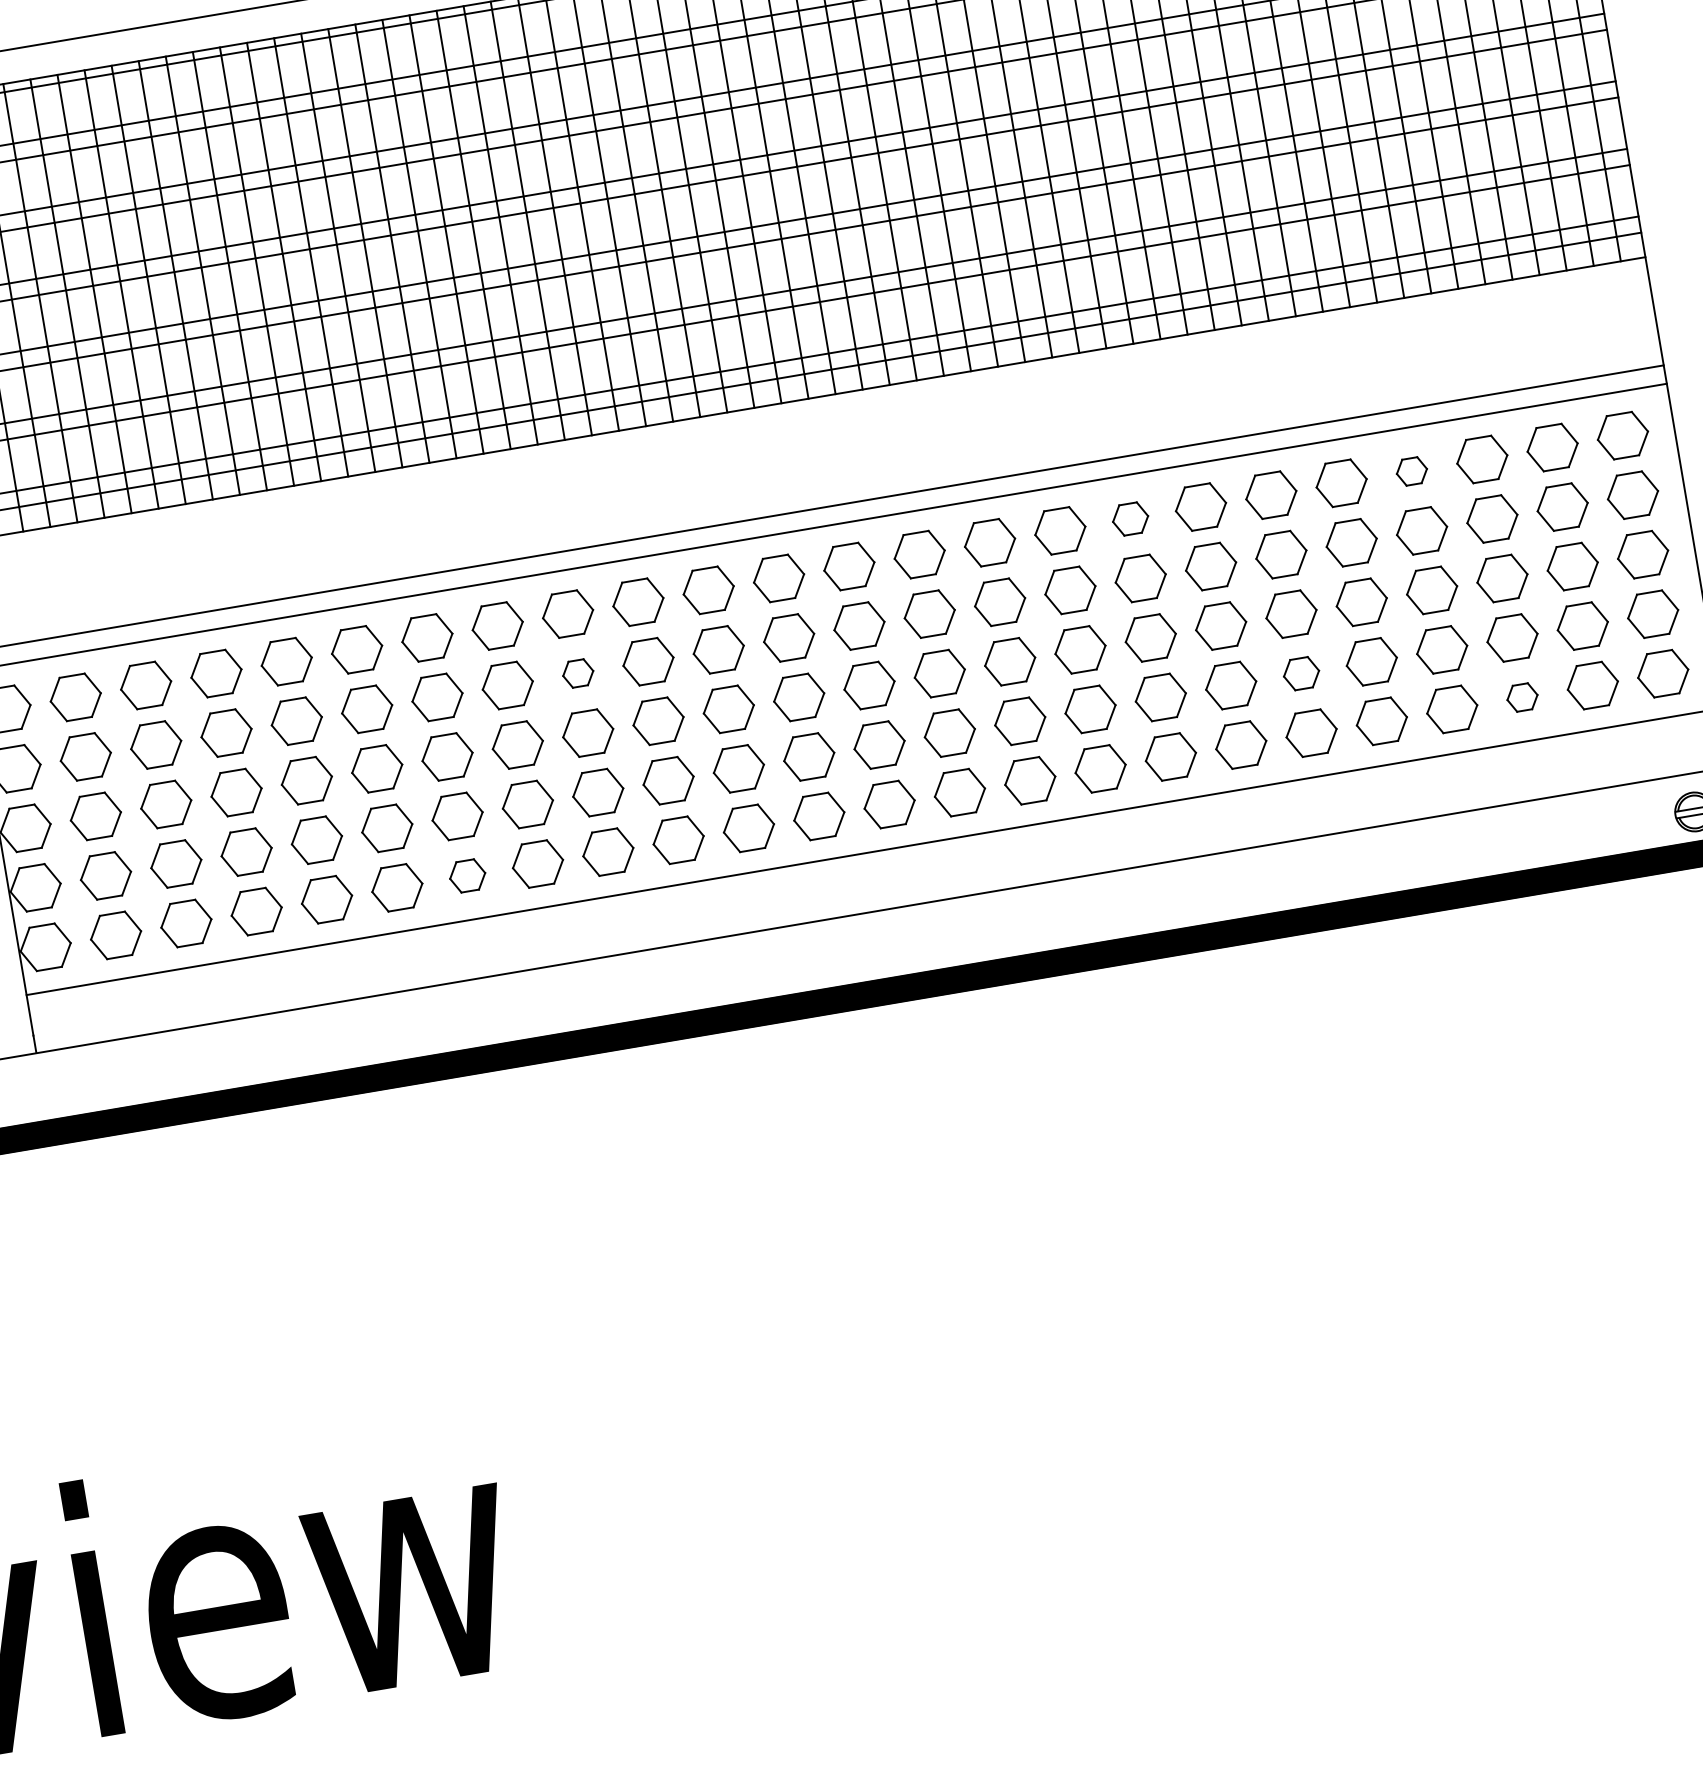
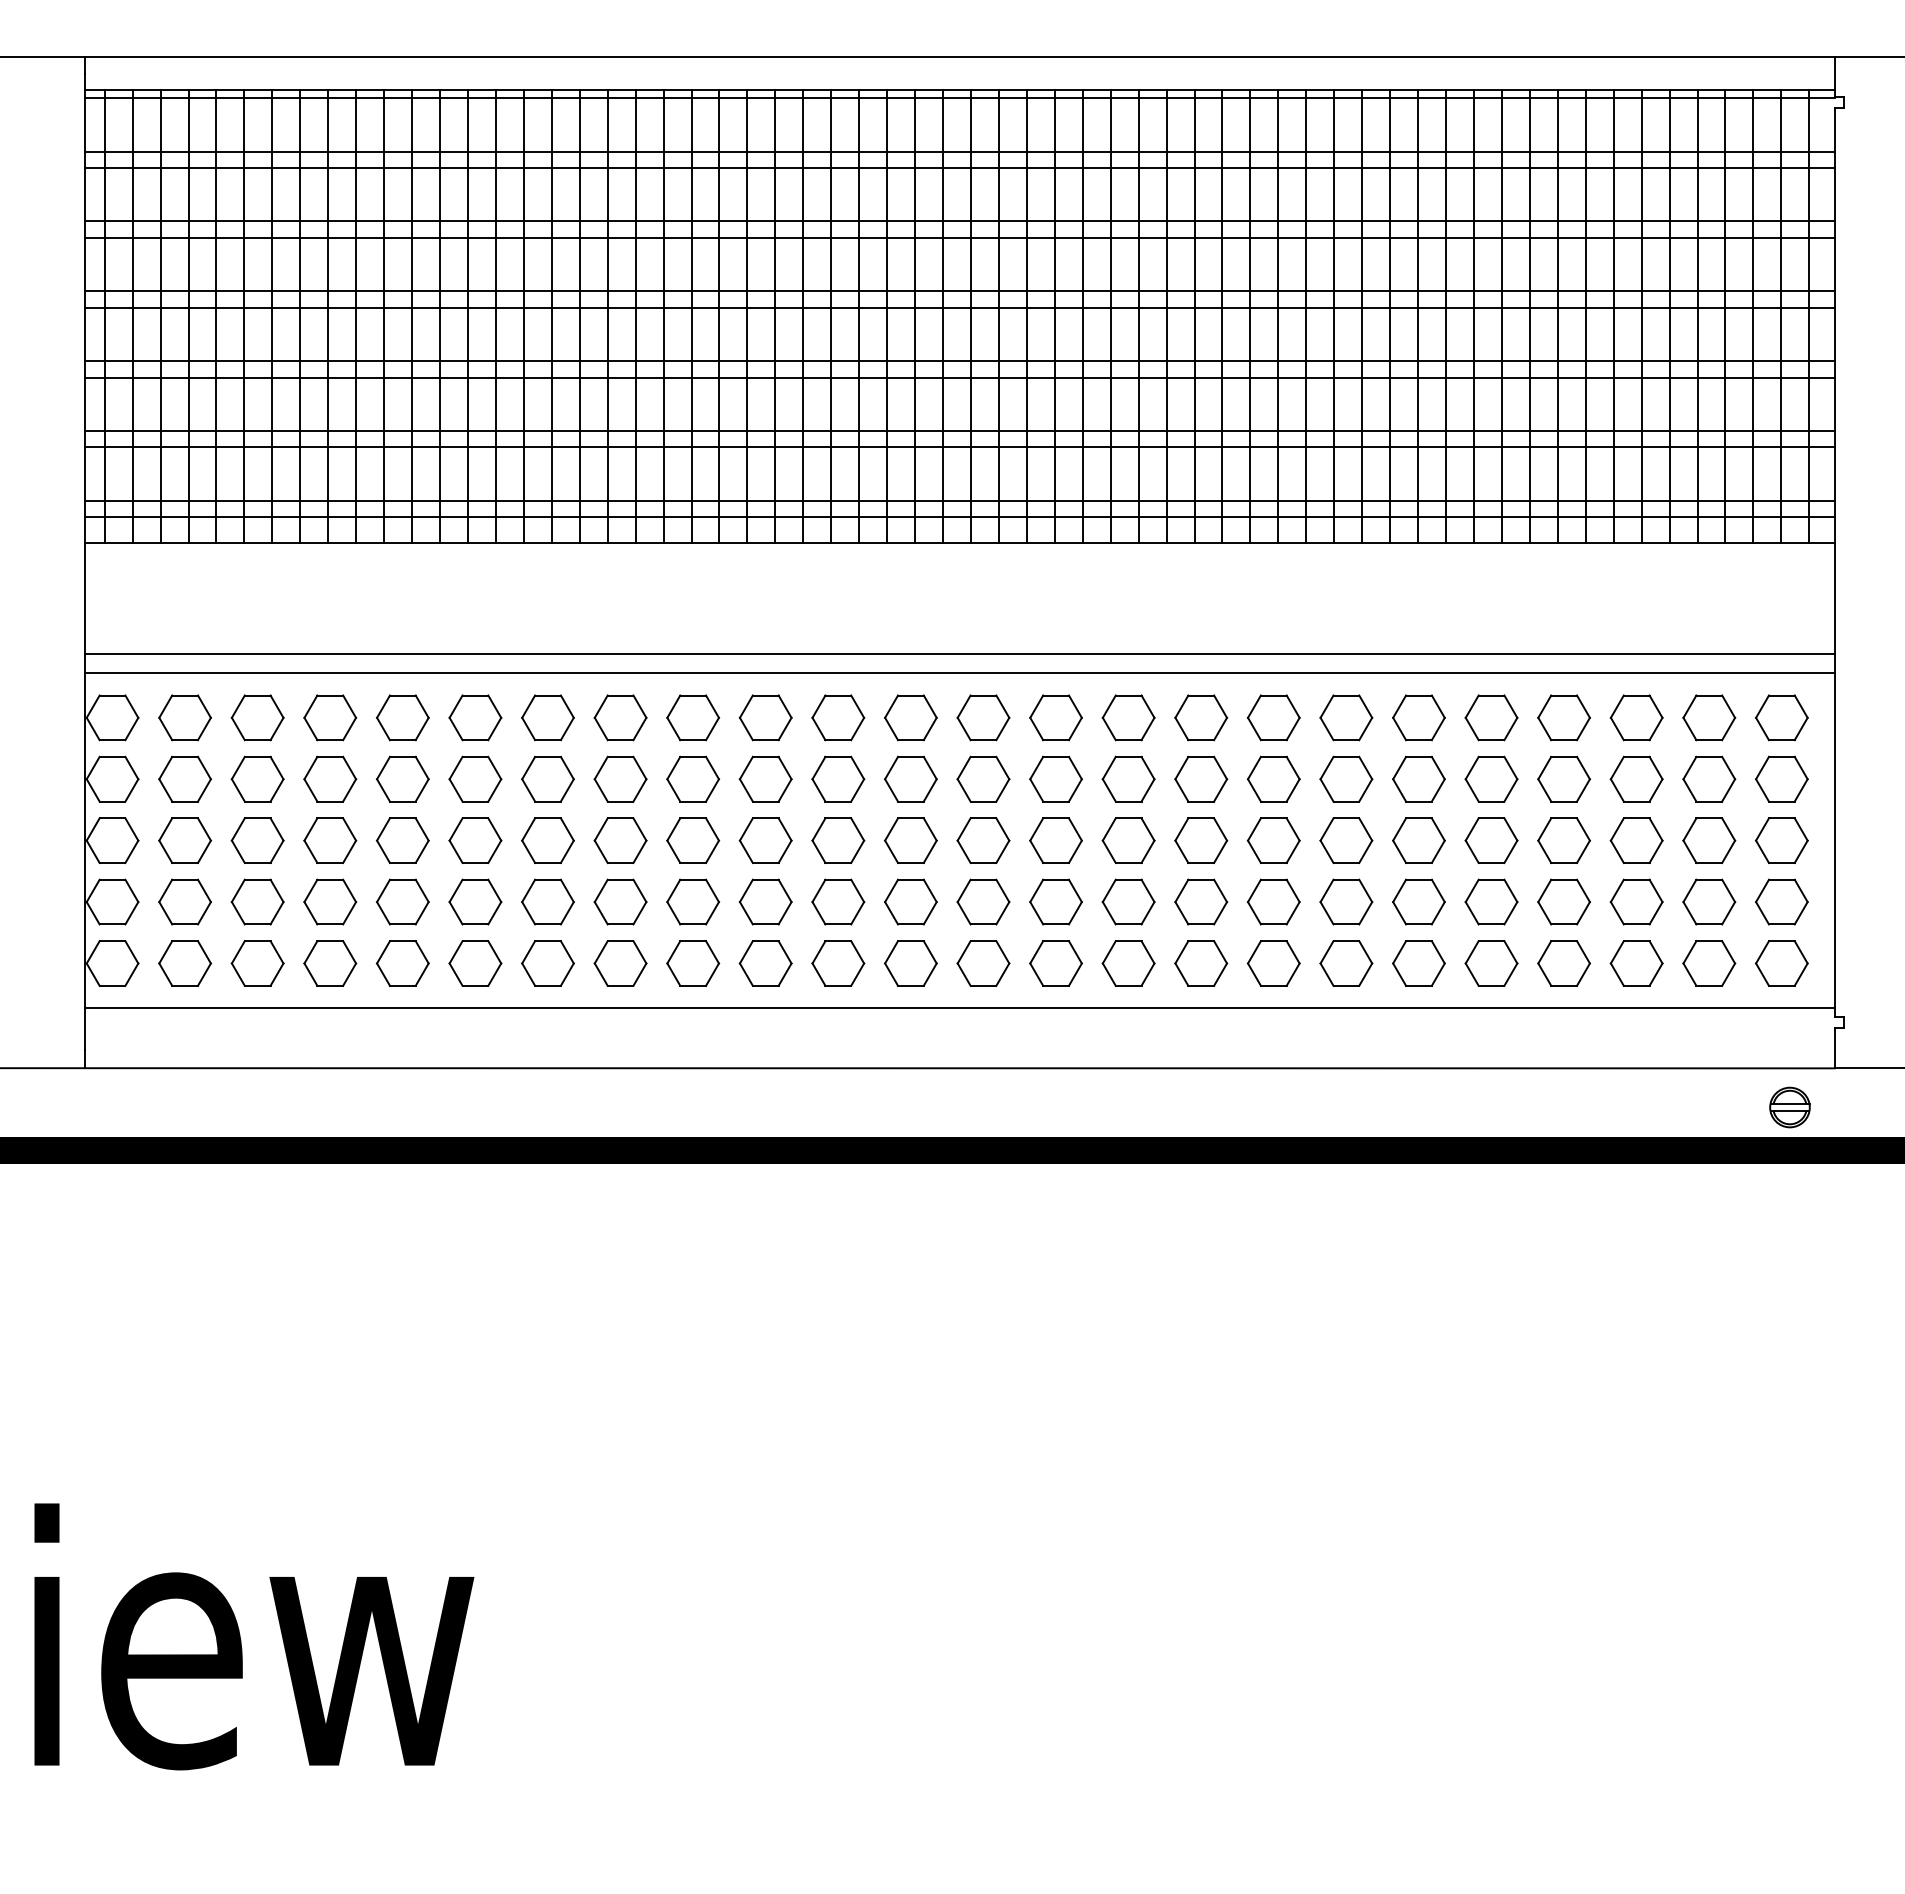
part: (1411, 471) -> (1563, 717), size x1.67
part: (1130, 518) -> (1273, 717), size x1.43
part: (578, 672) -> (693, 778), size x1.67
part: (1300, 673) -> (1418, 901), size x1.43
part: (1522, 697) -> (1636, 963), size x1.67
part: (467, 876) -> (547, 963), size x1.43

